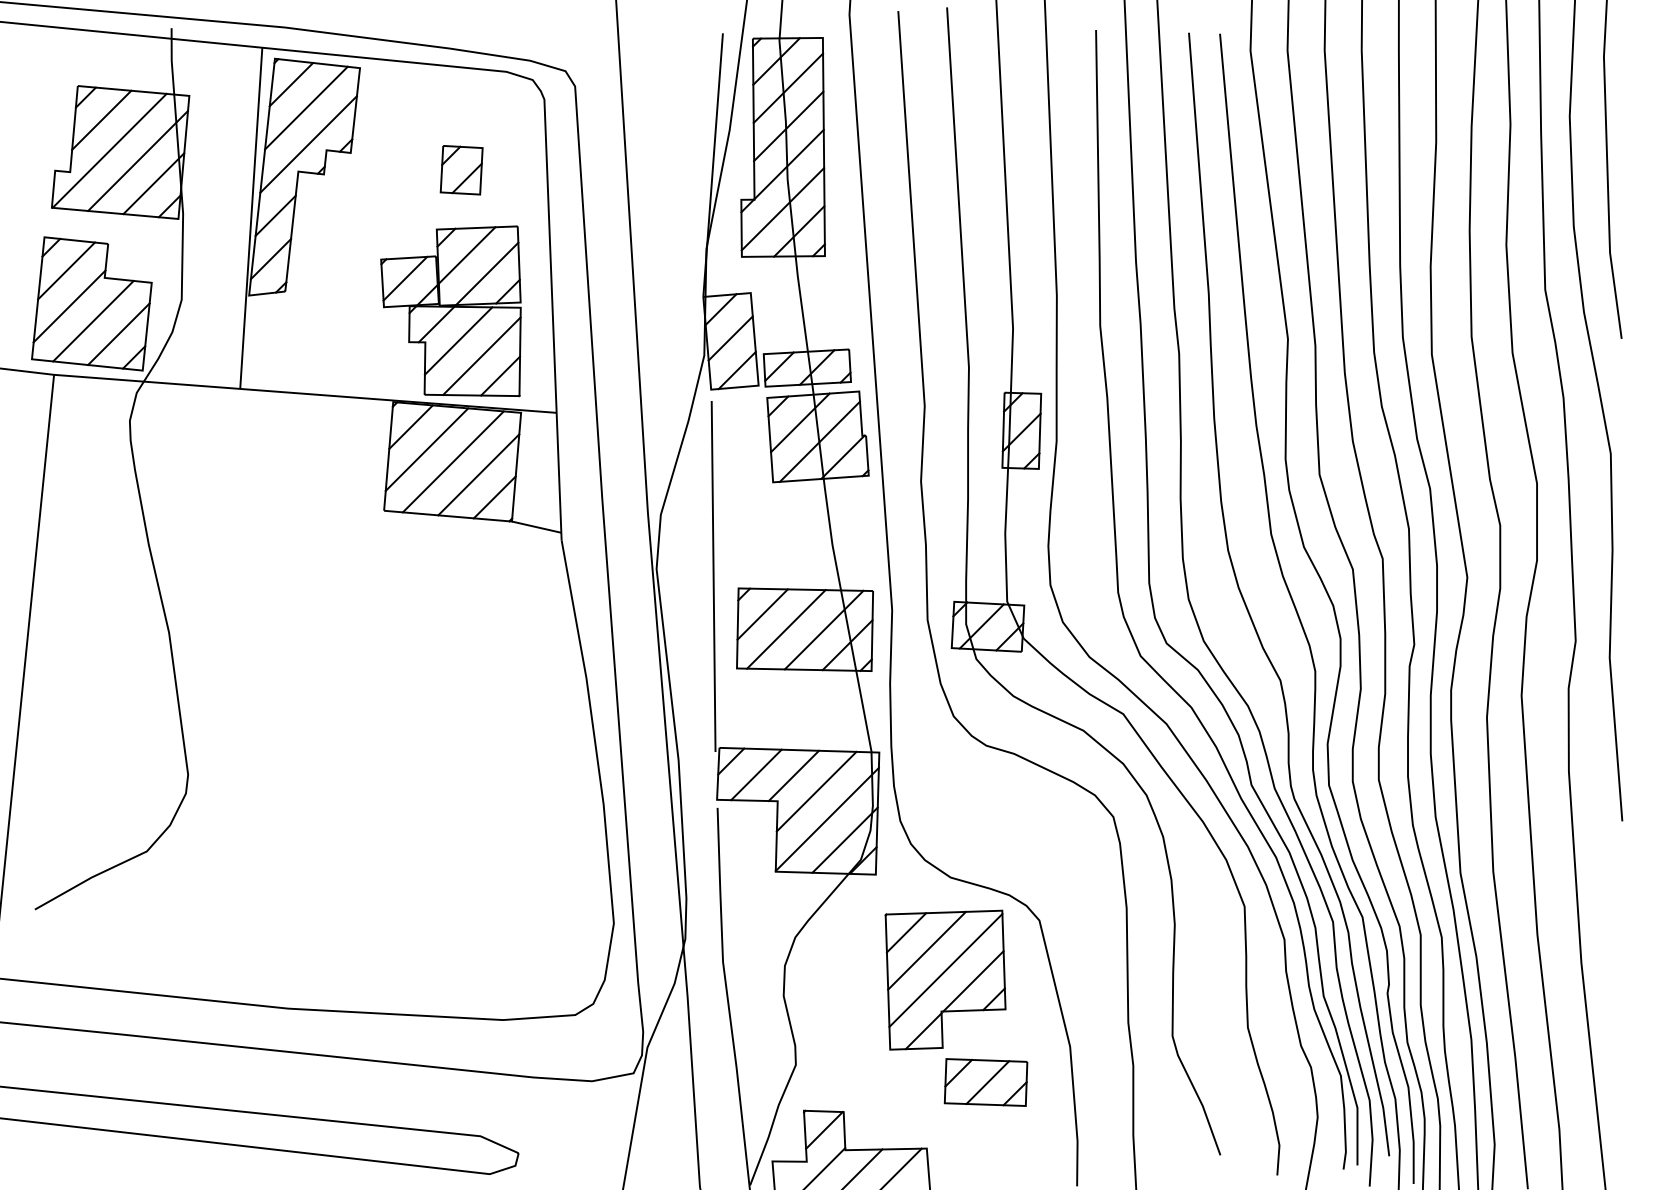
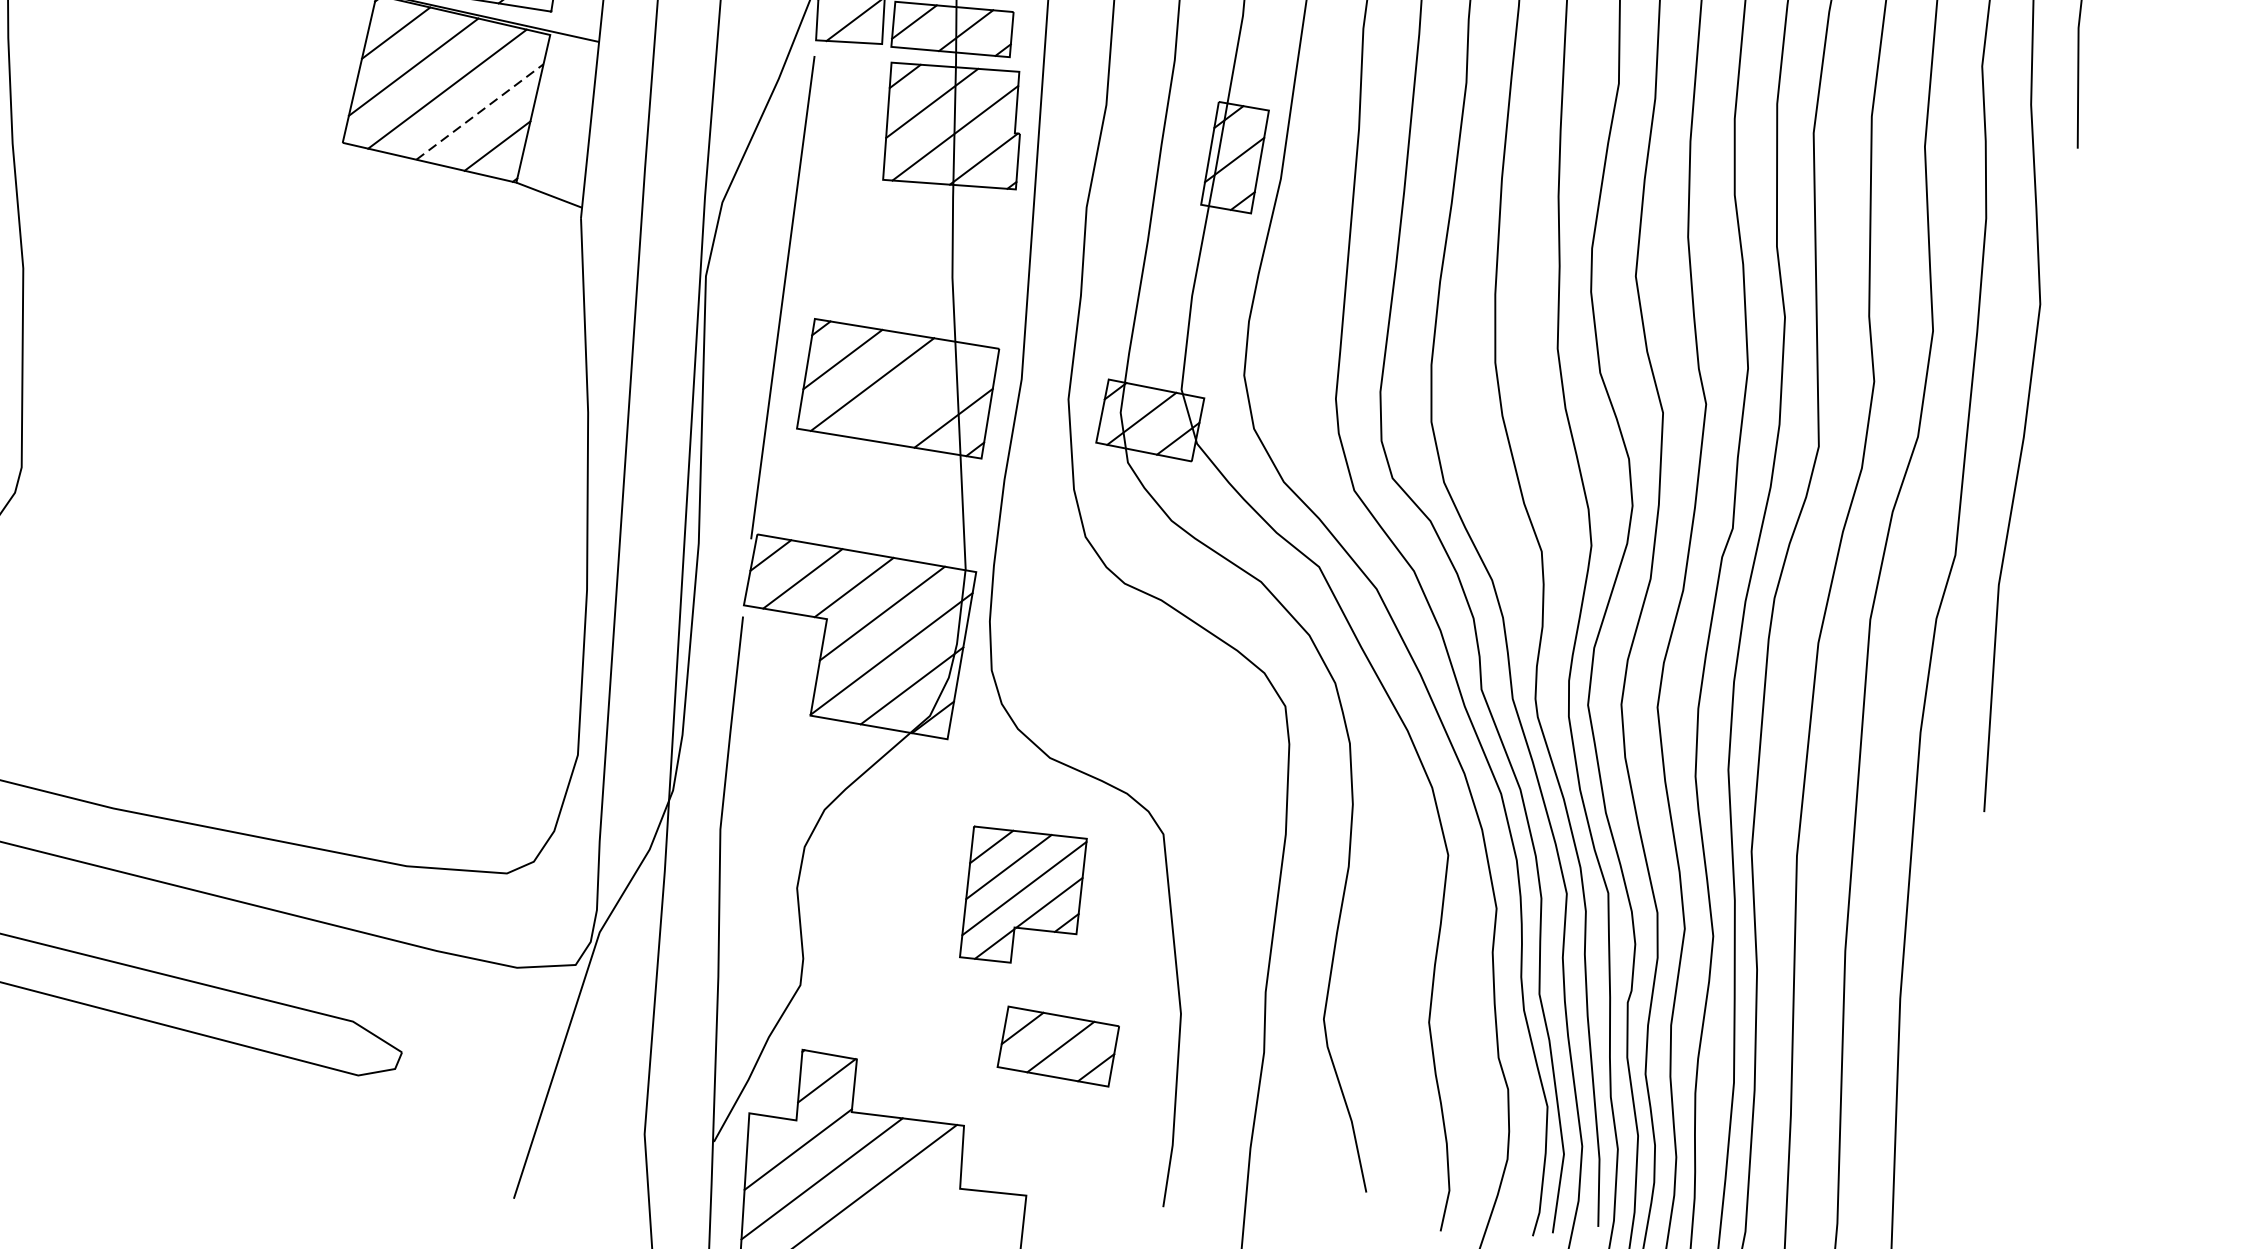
line: (479, 474) -> (480, 111), solid -> dashed
line: (823, 629) -> (923, 392), removed
part: (945, 979) -> (1022, 897), size x0.7

